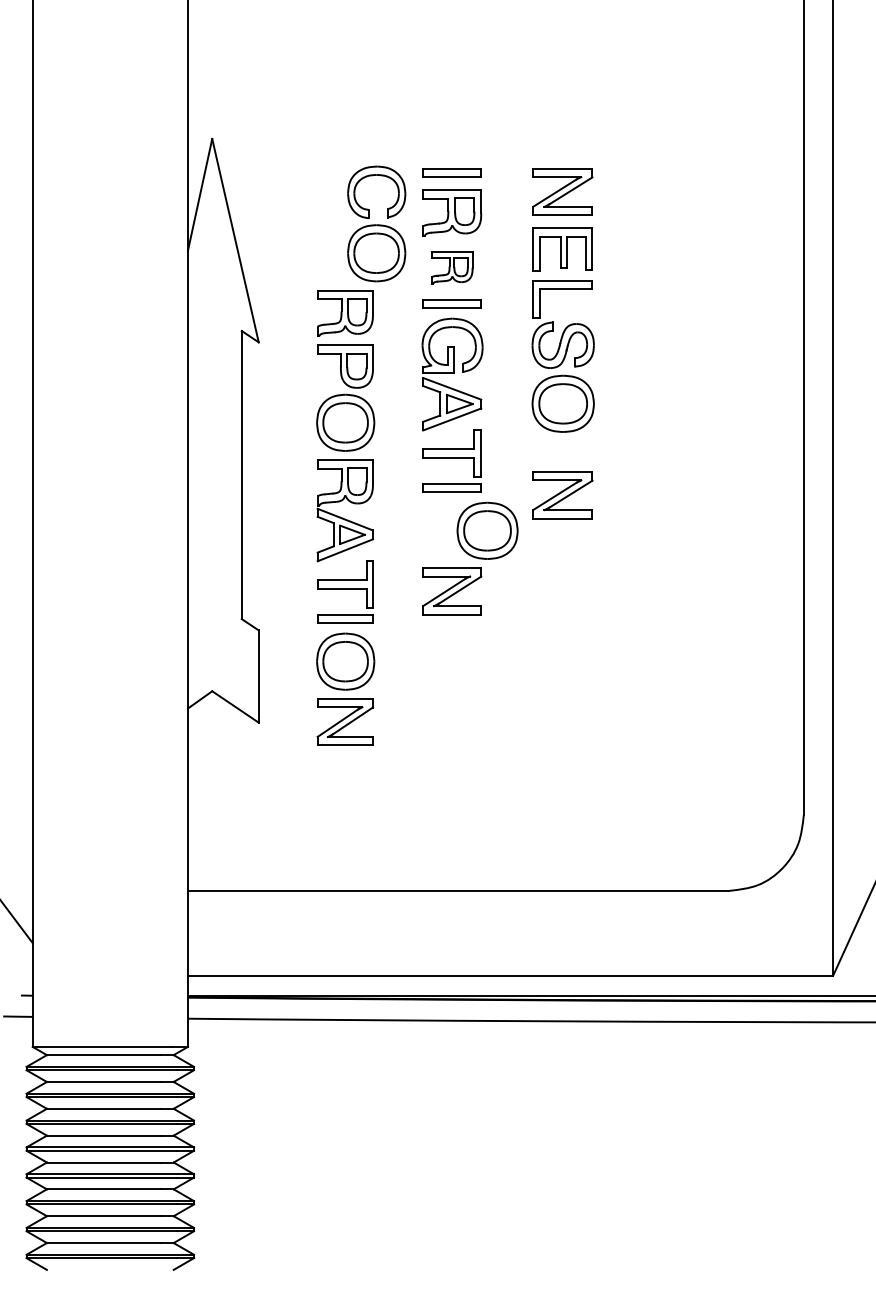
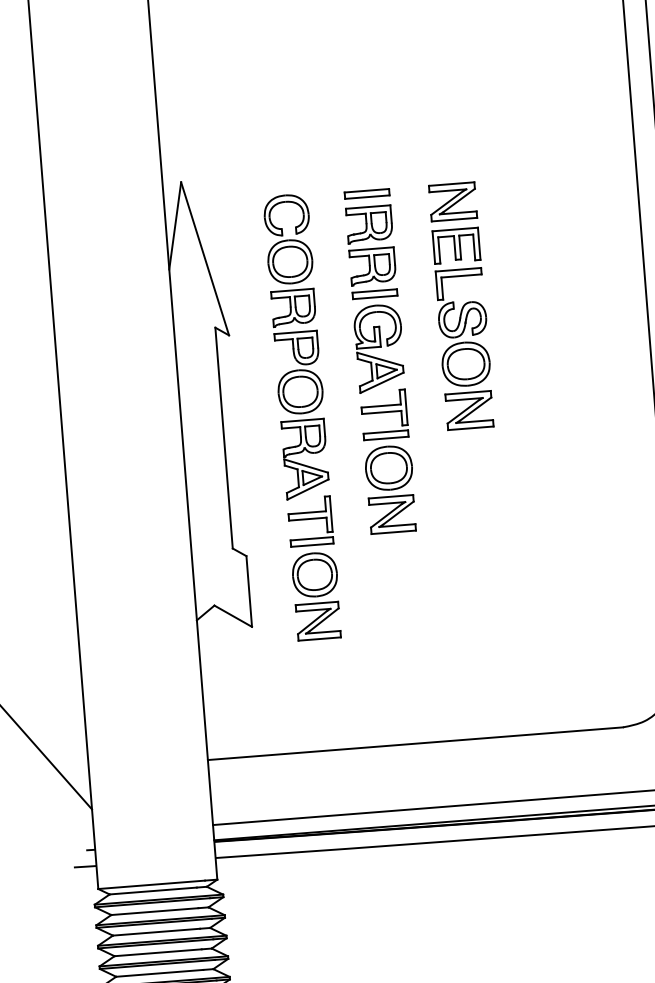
part: (376, 223) -> (288, 239), moved
part: (452, 267) -> (373, 266), size x1.43
part: (562, 495) -> (469, 410), moved
part: (487, 530) -> (388, 467), moved

